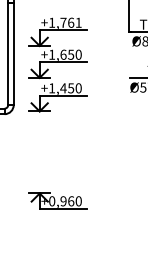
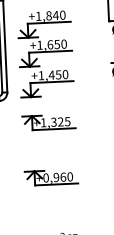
text: (70, 22) -> (55, 15), +1,761 -> +1,840
part: (57, 139) -> (48, 121), added

